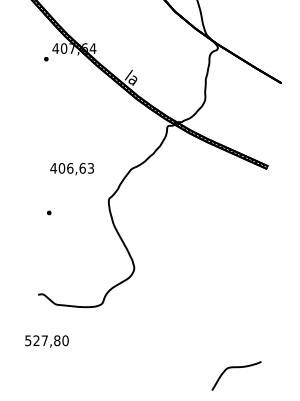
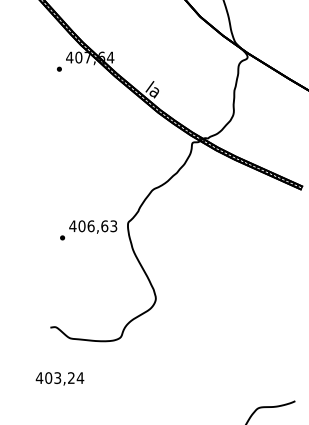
text: (71, 169) -> (92, 227), moved
text: (46, 340) -> (59, 377), 527,80 -> 403,24

